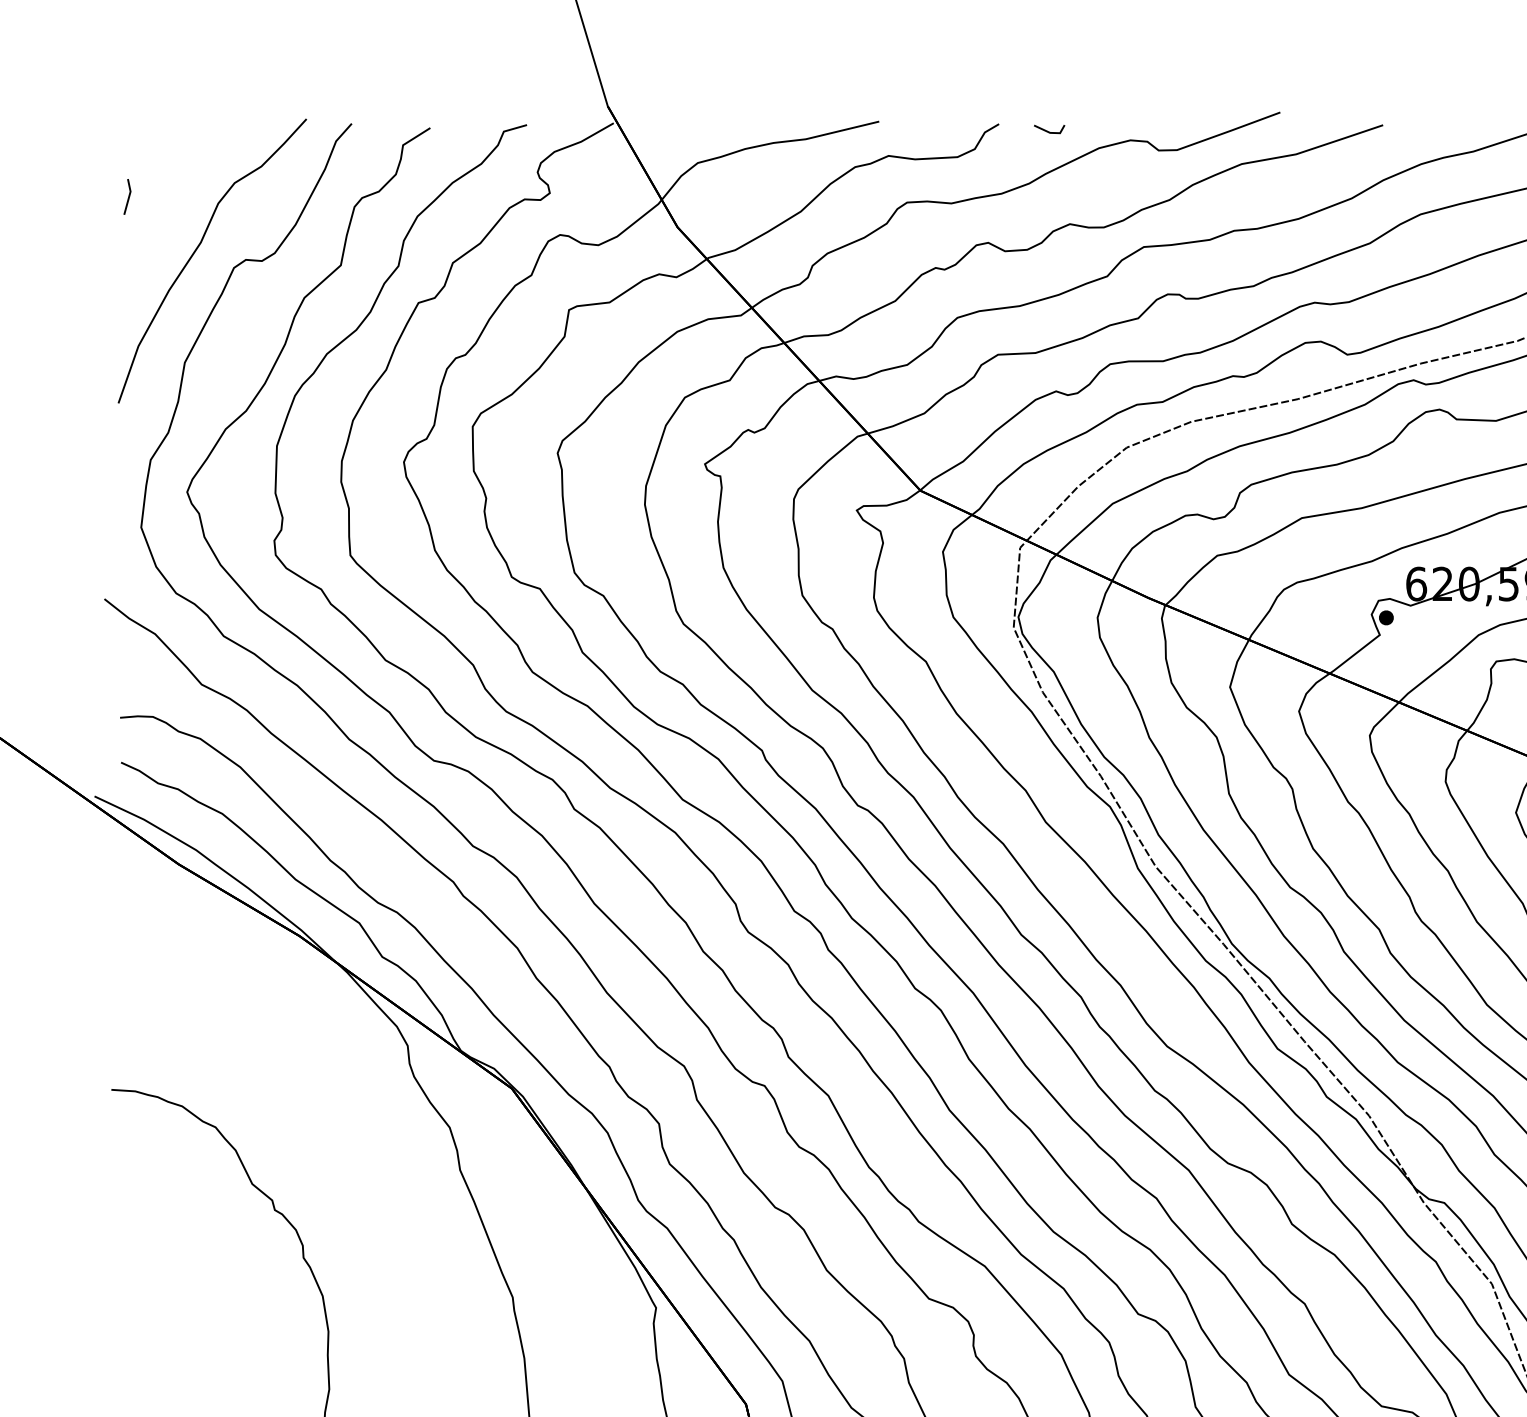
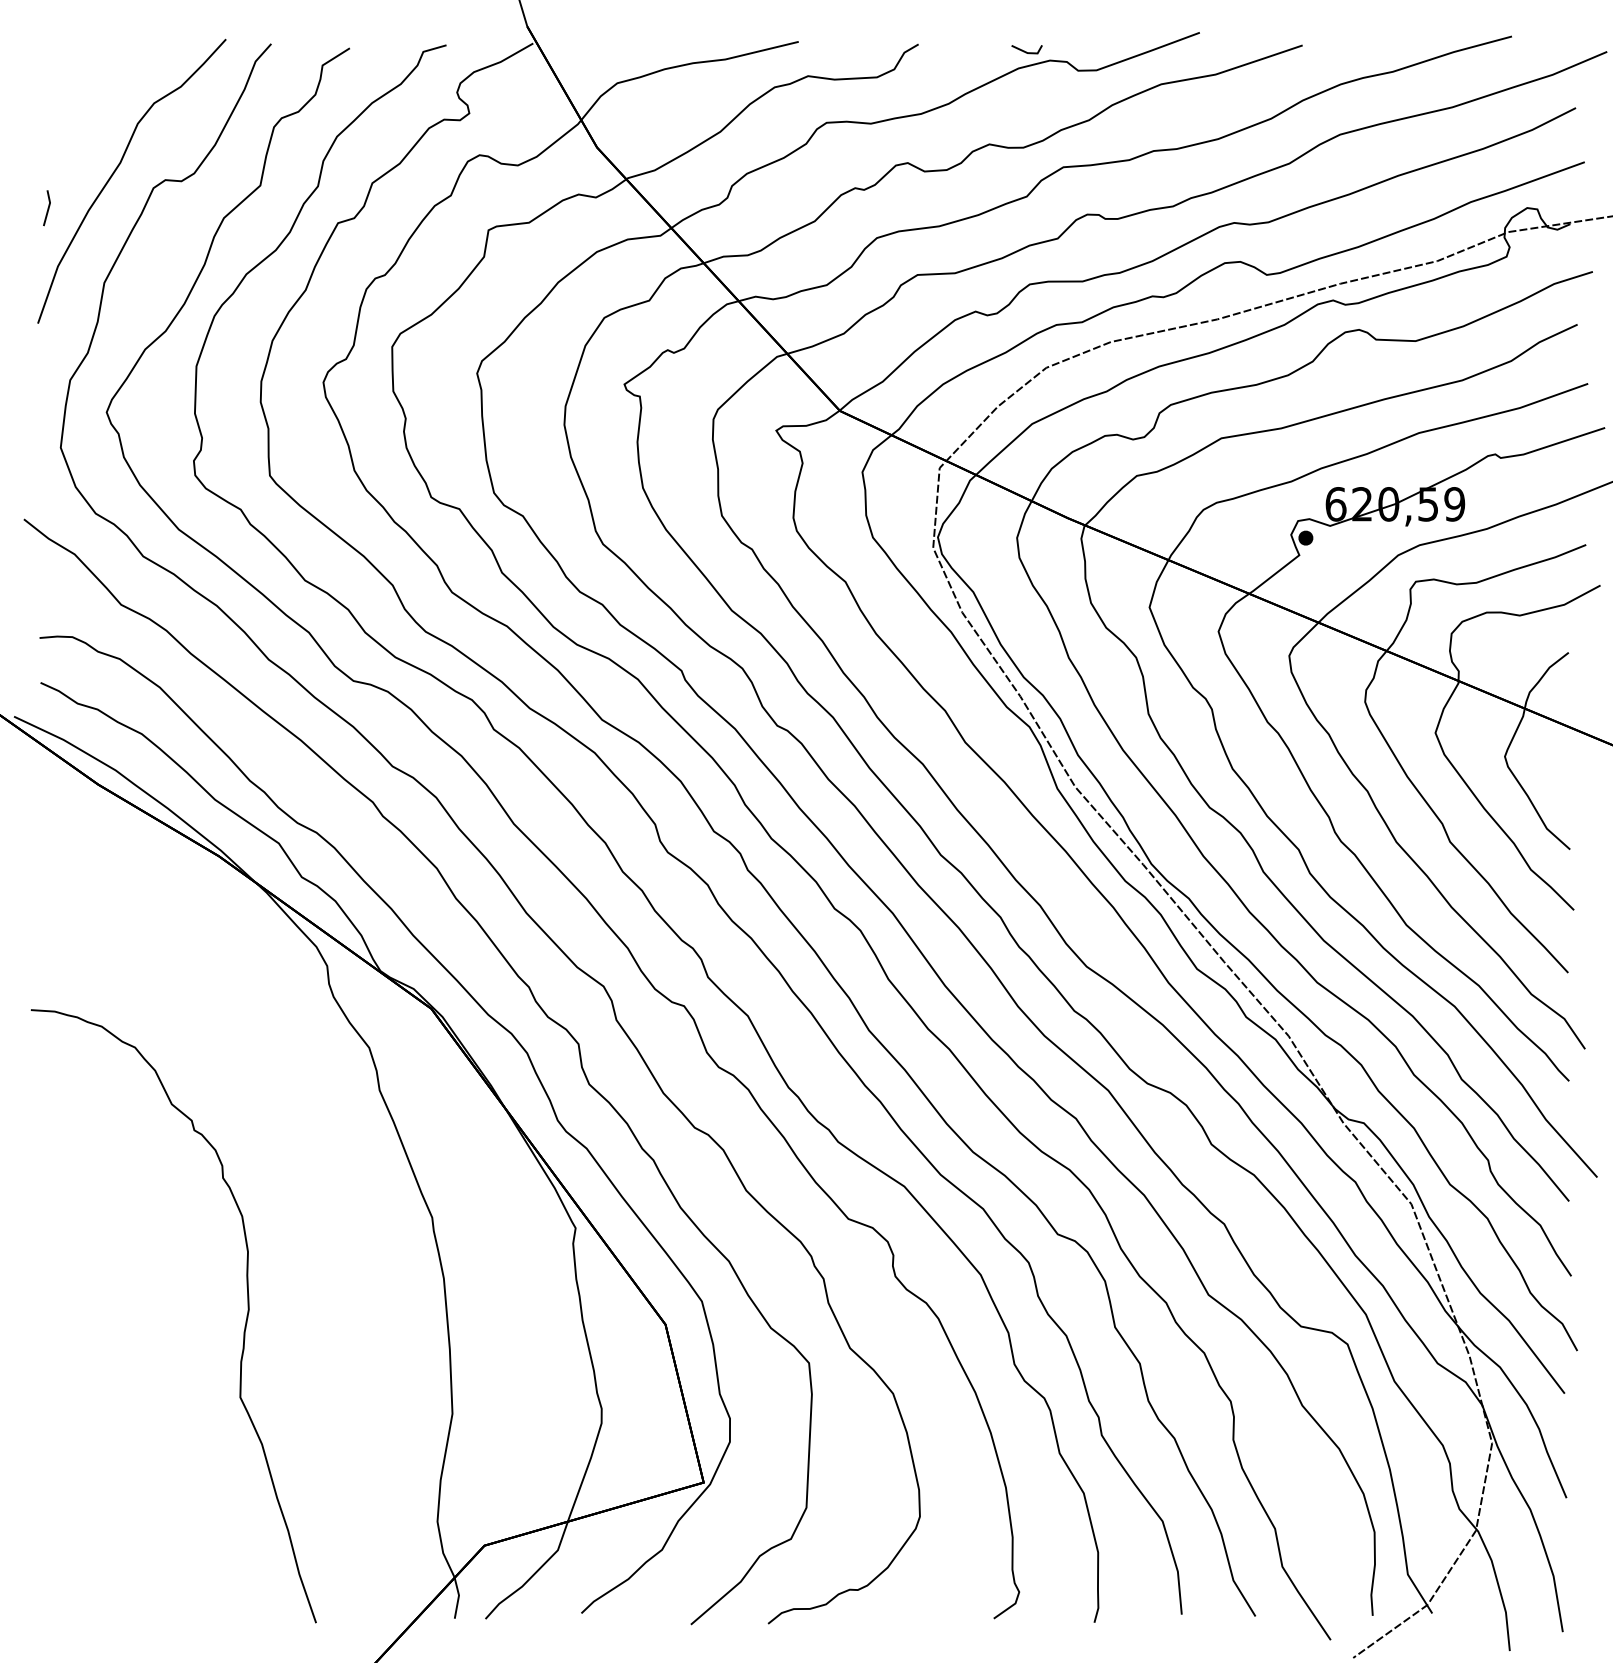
line: (1048, 131) -> (1026, 51), moved
line: (127, 197) -> (47, 208), moved

